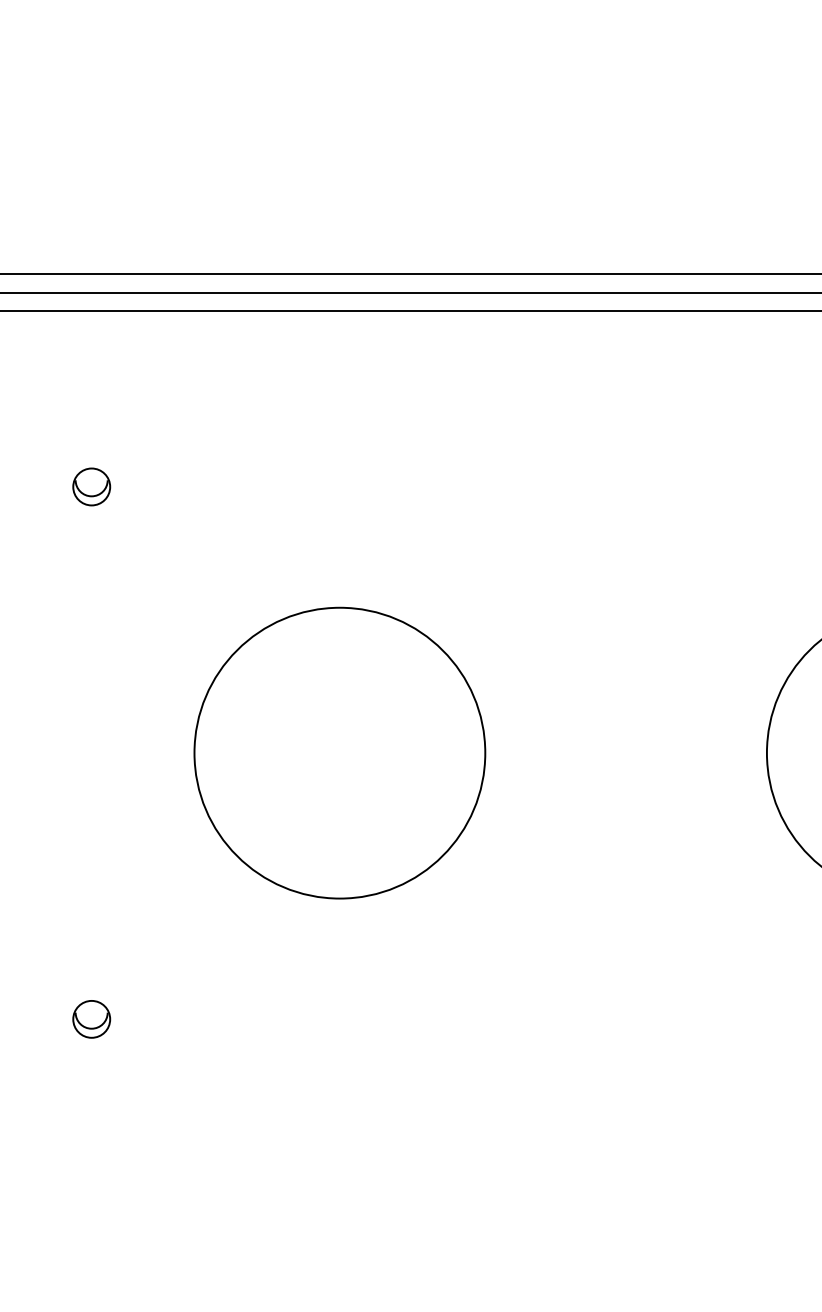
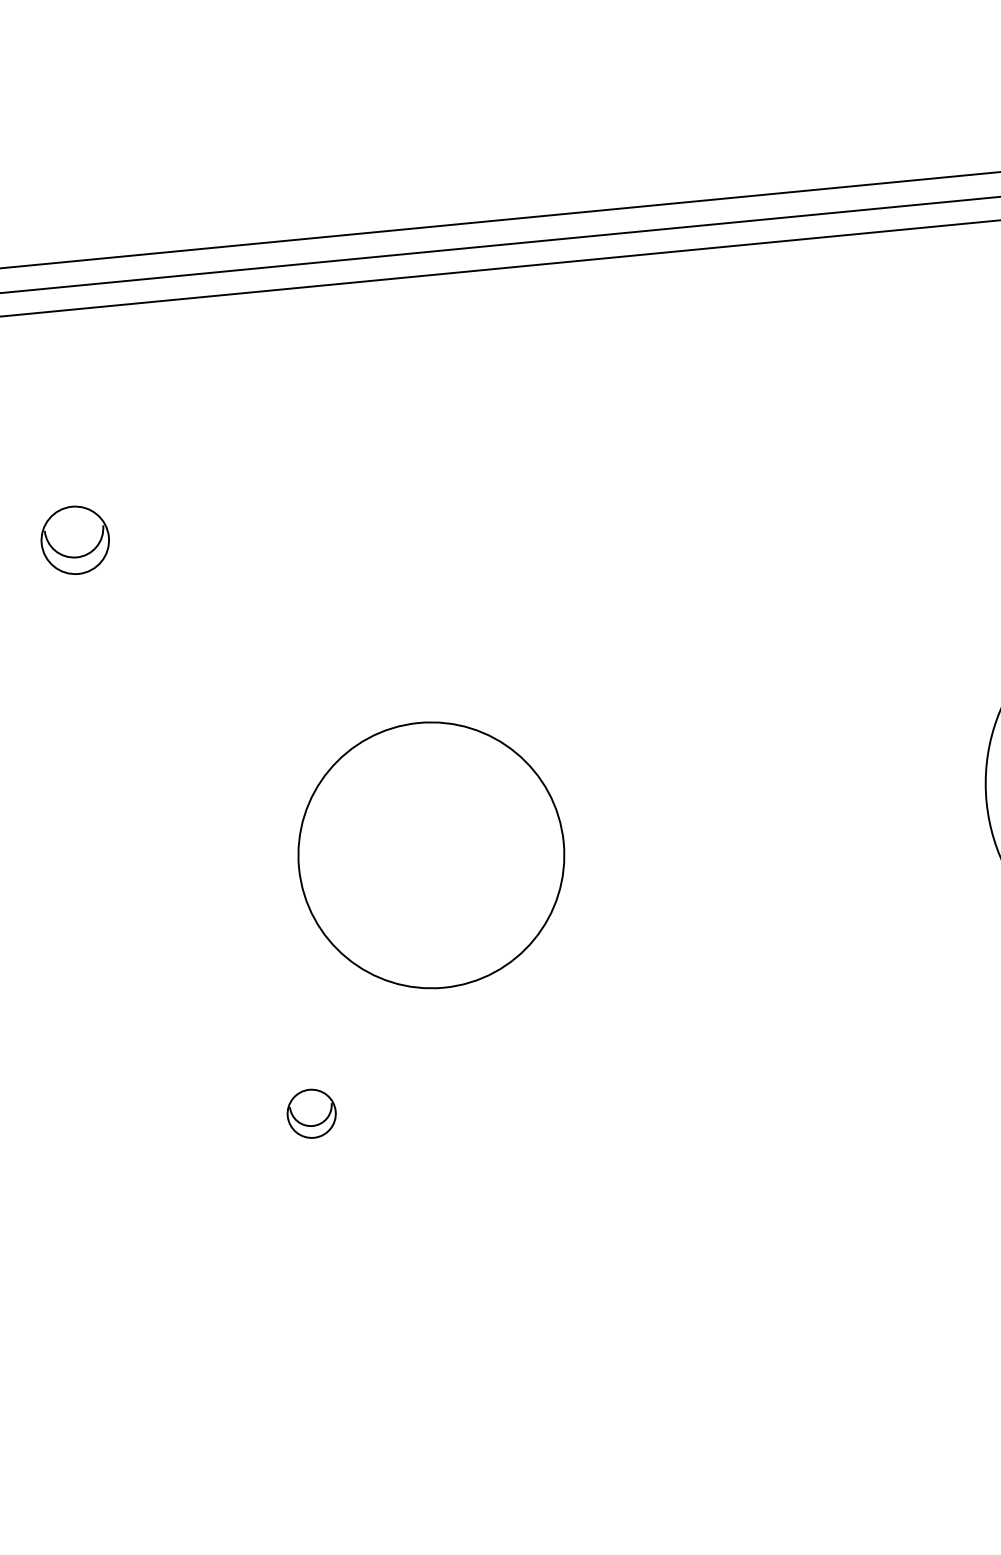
part: (91, 486) -> (75, 539), size x1.4
circle: (339, 752) -> (430, 854), size x0.7
part: (91, 1019) -> (311, 1114), moved

